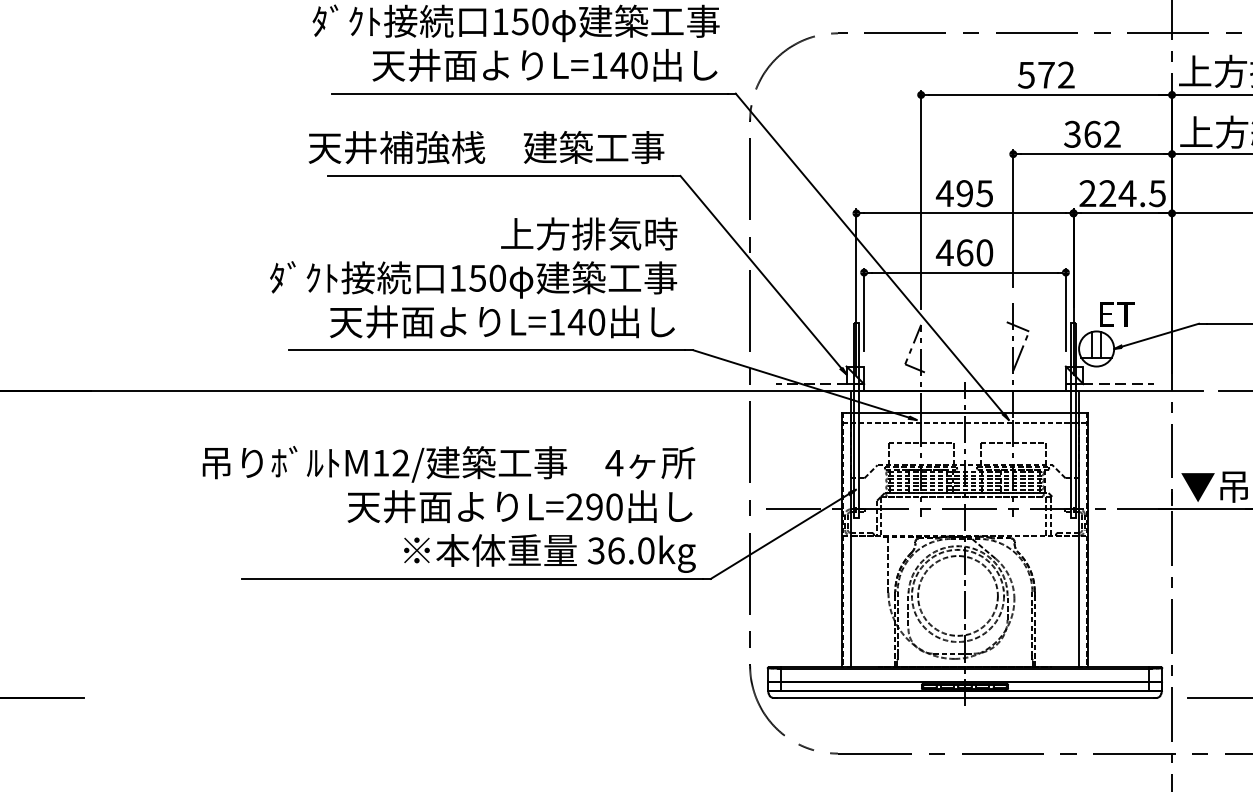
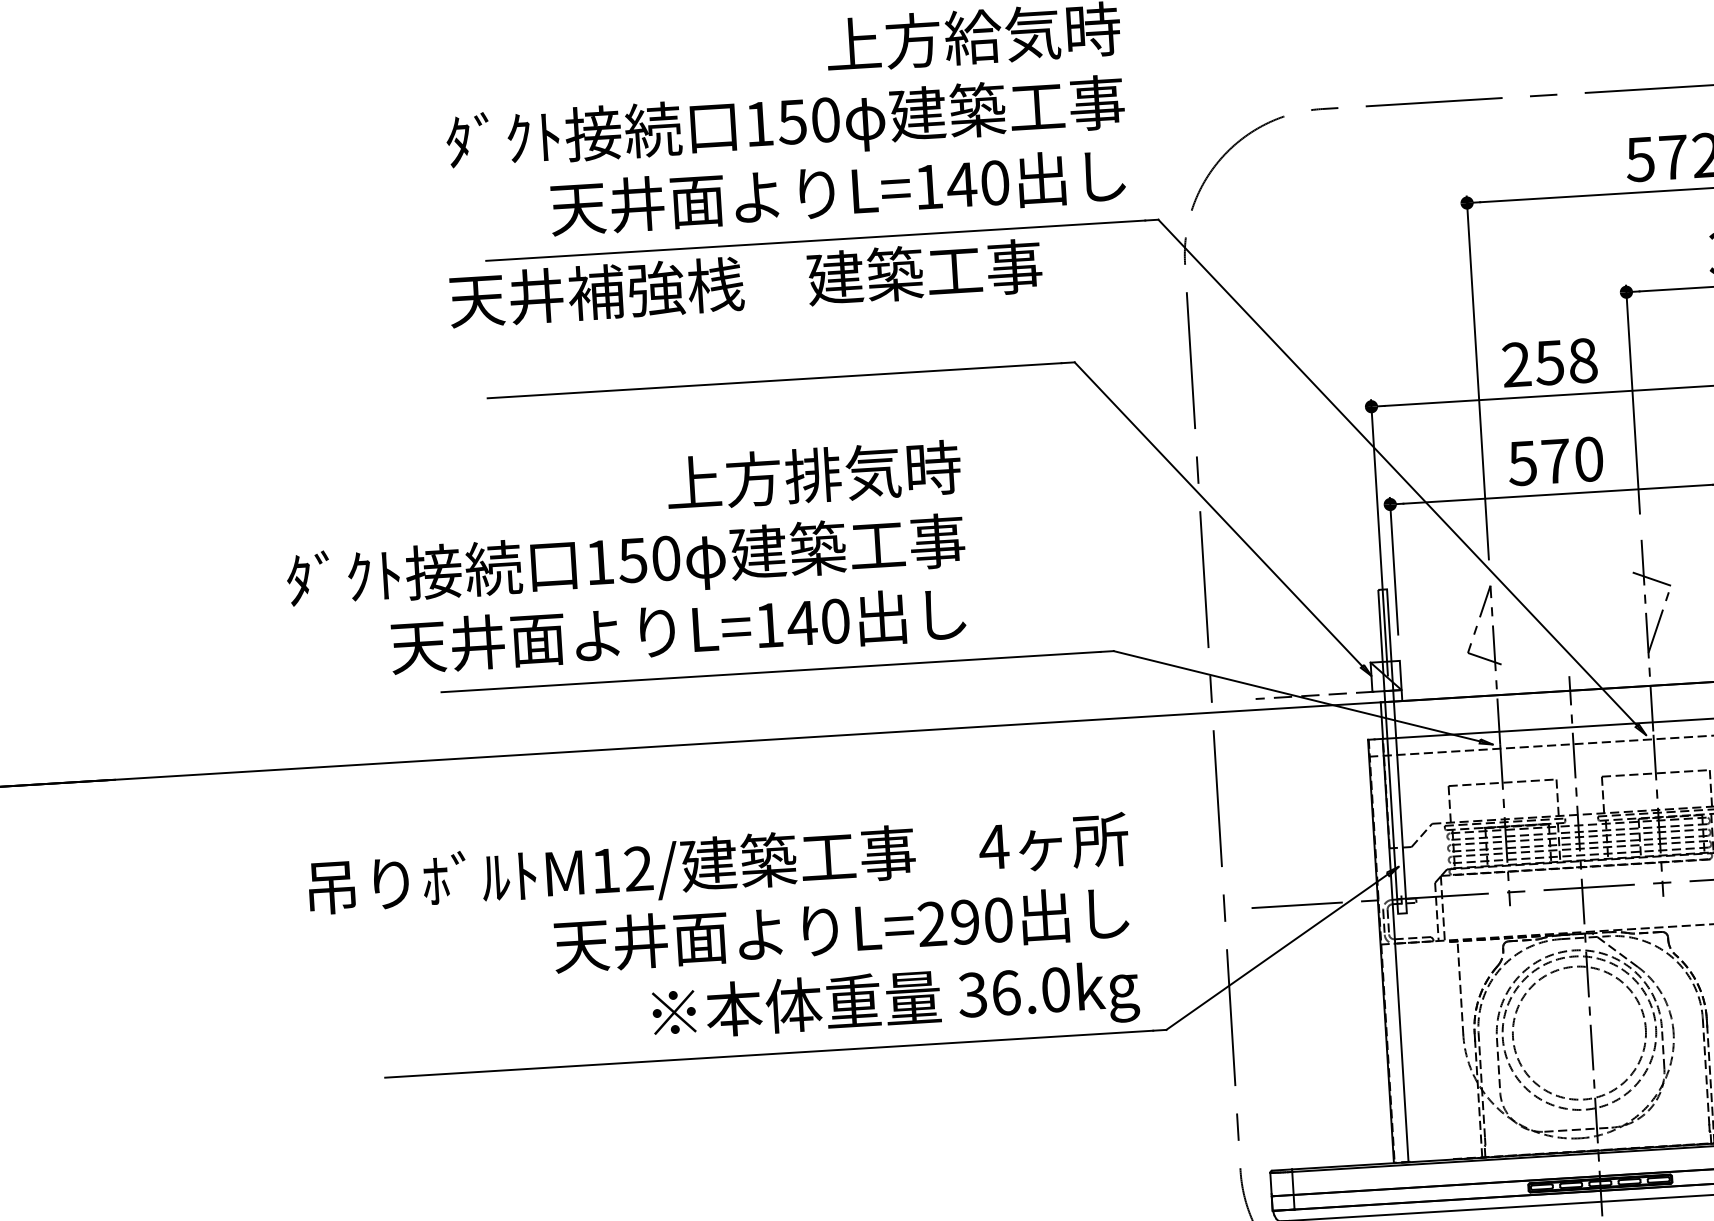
text: (486, 147) -> (745, 283), moved
text: (964, 193) -> (1549, 362), 495 -> 258
text: (954, 252) -> (1538, 461), 460 -> 570
text: (473, 277) -> (625, 559), moved

